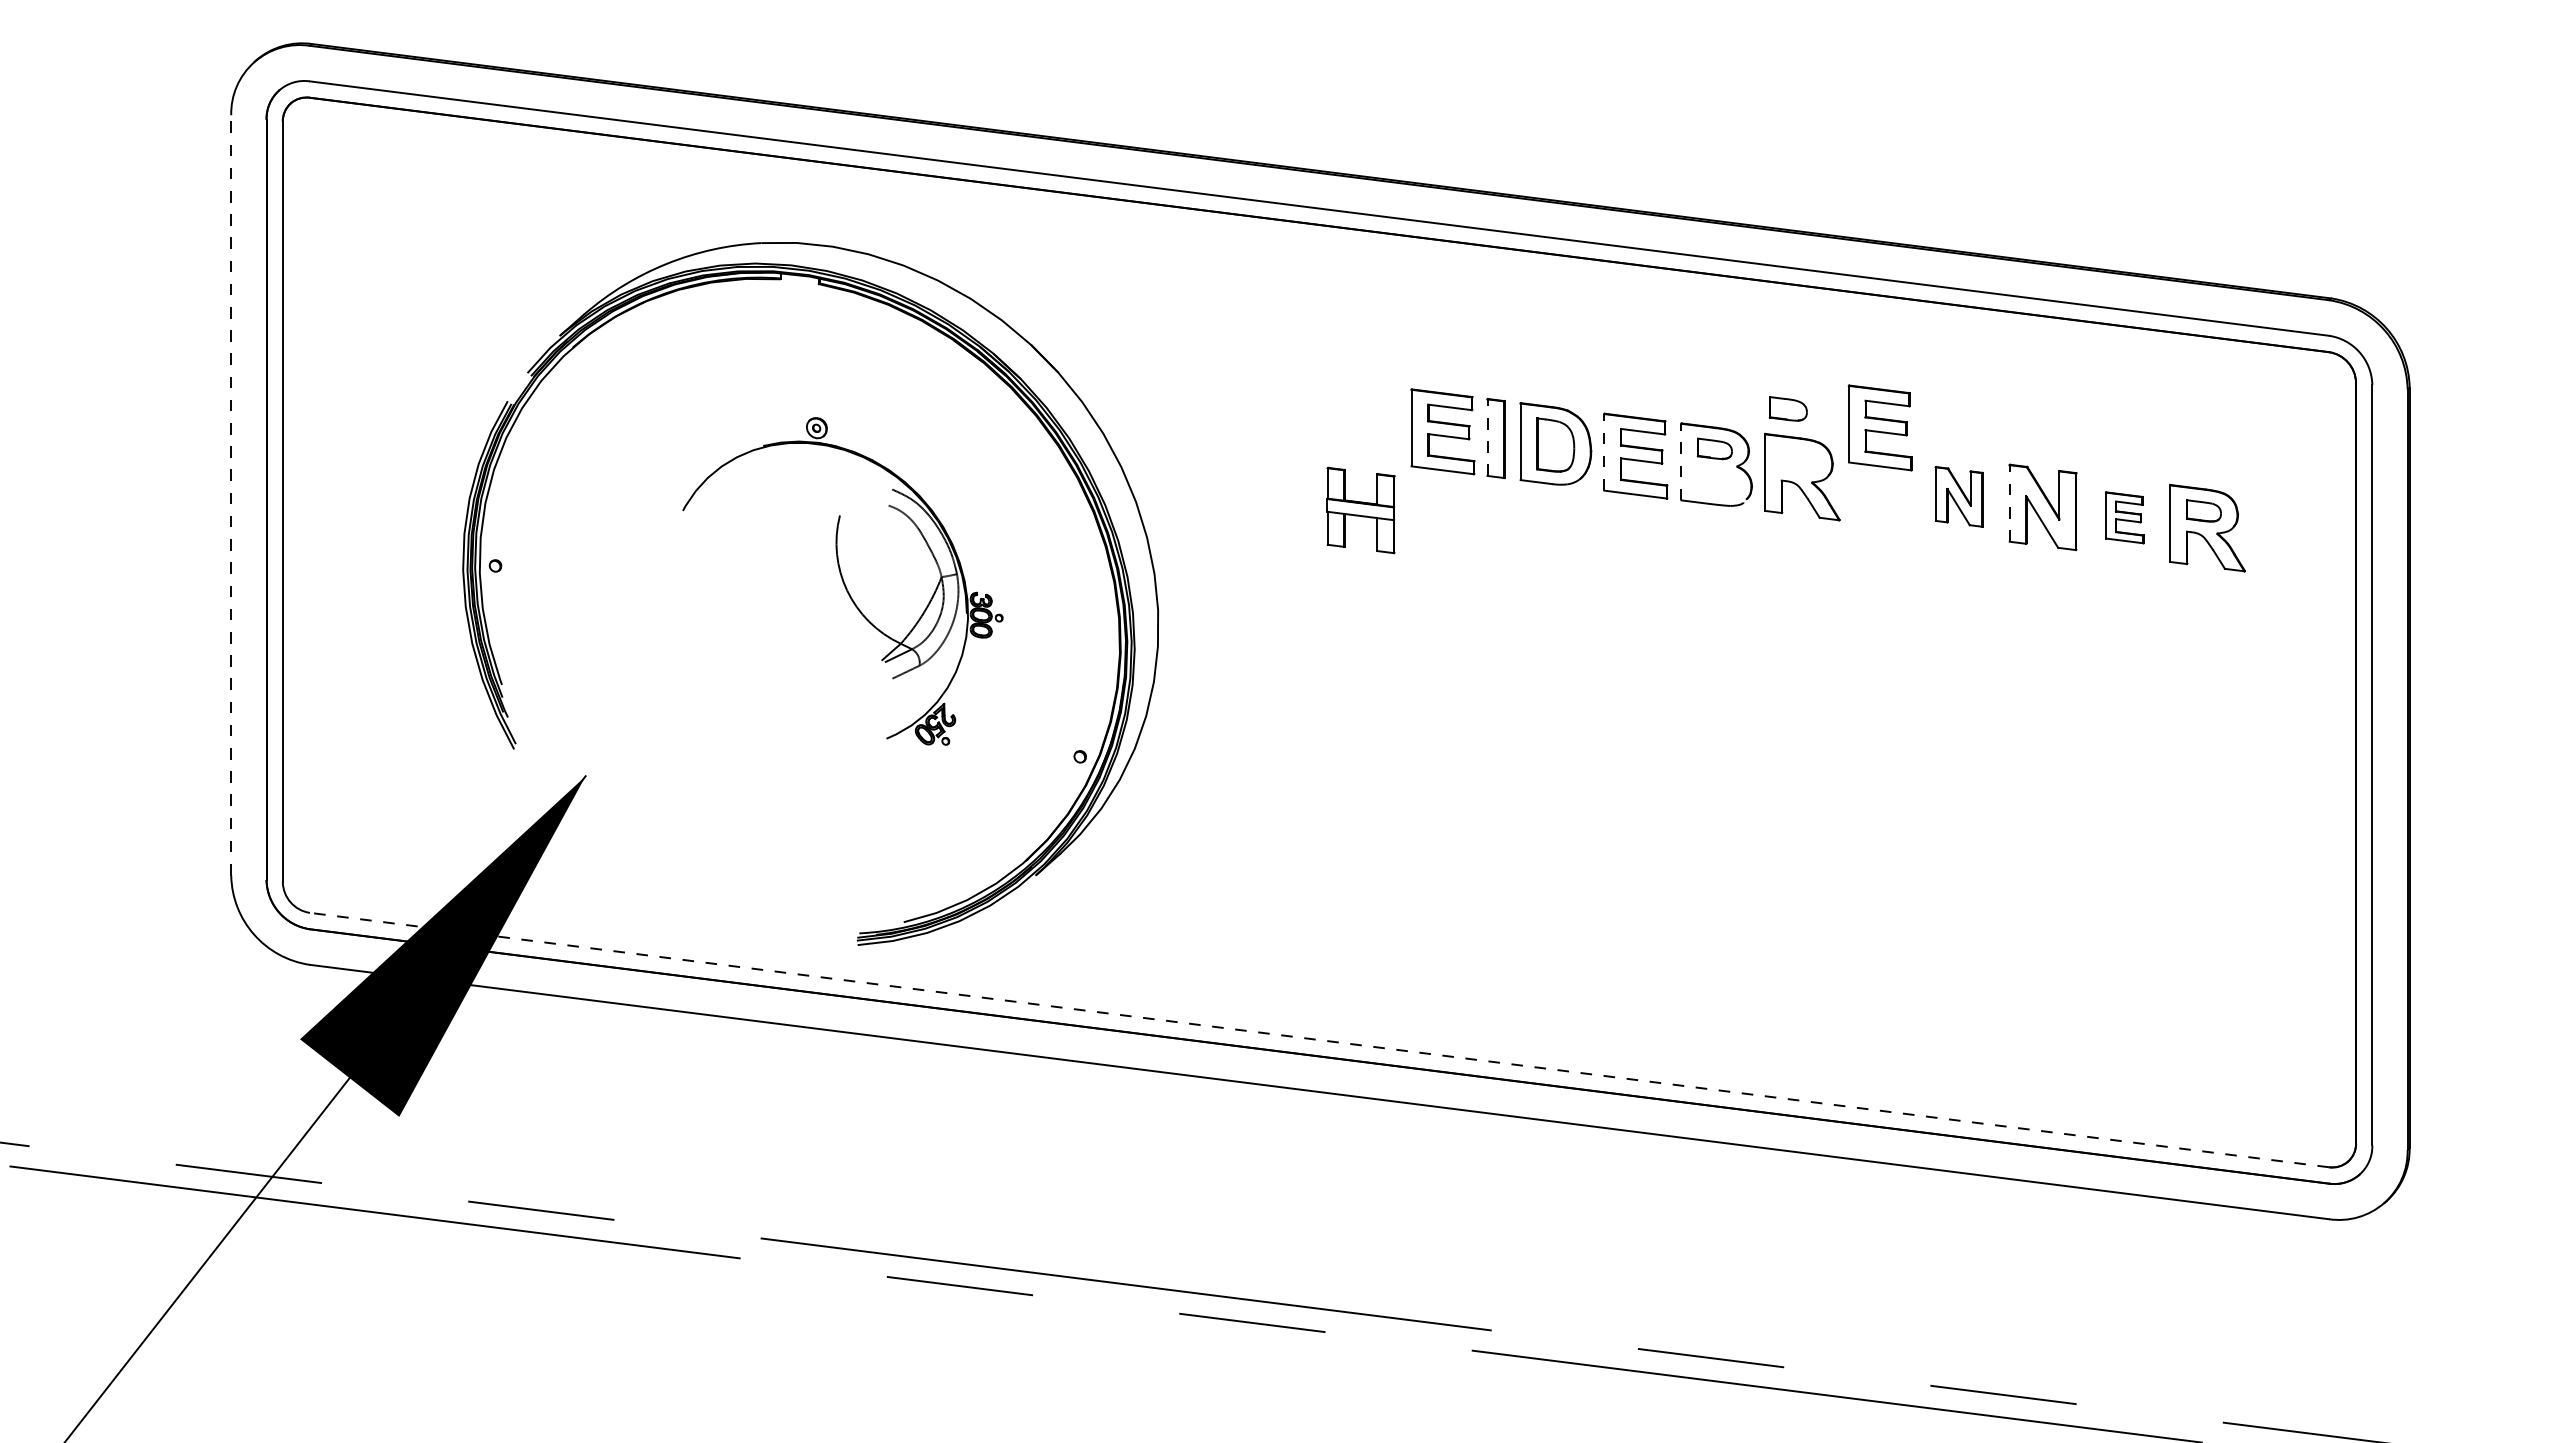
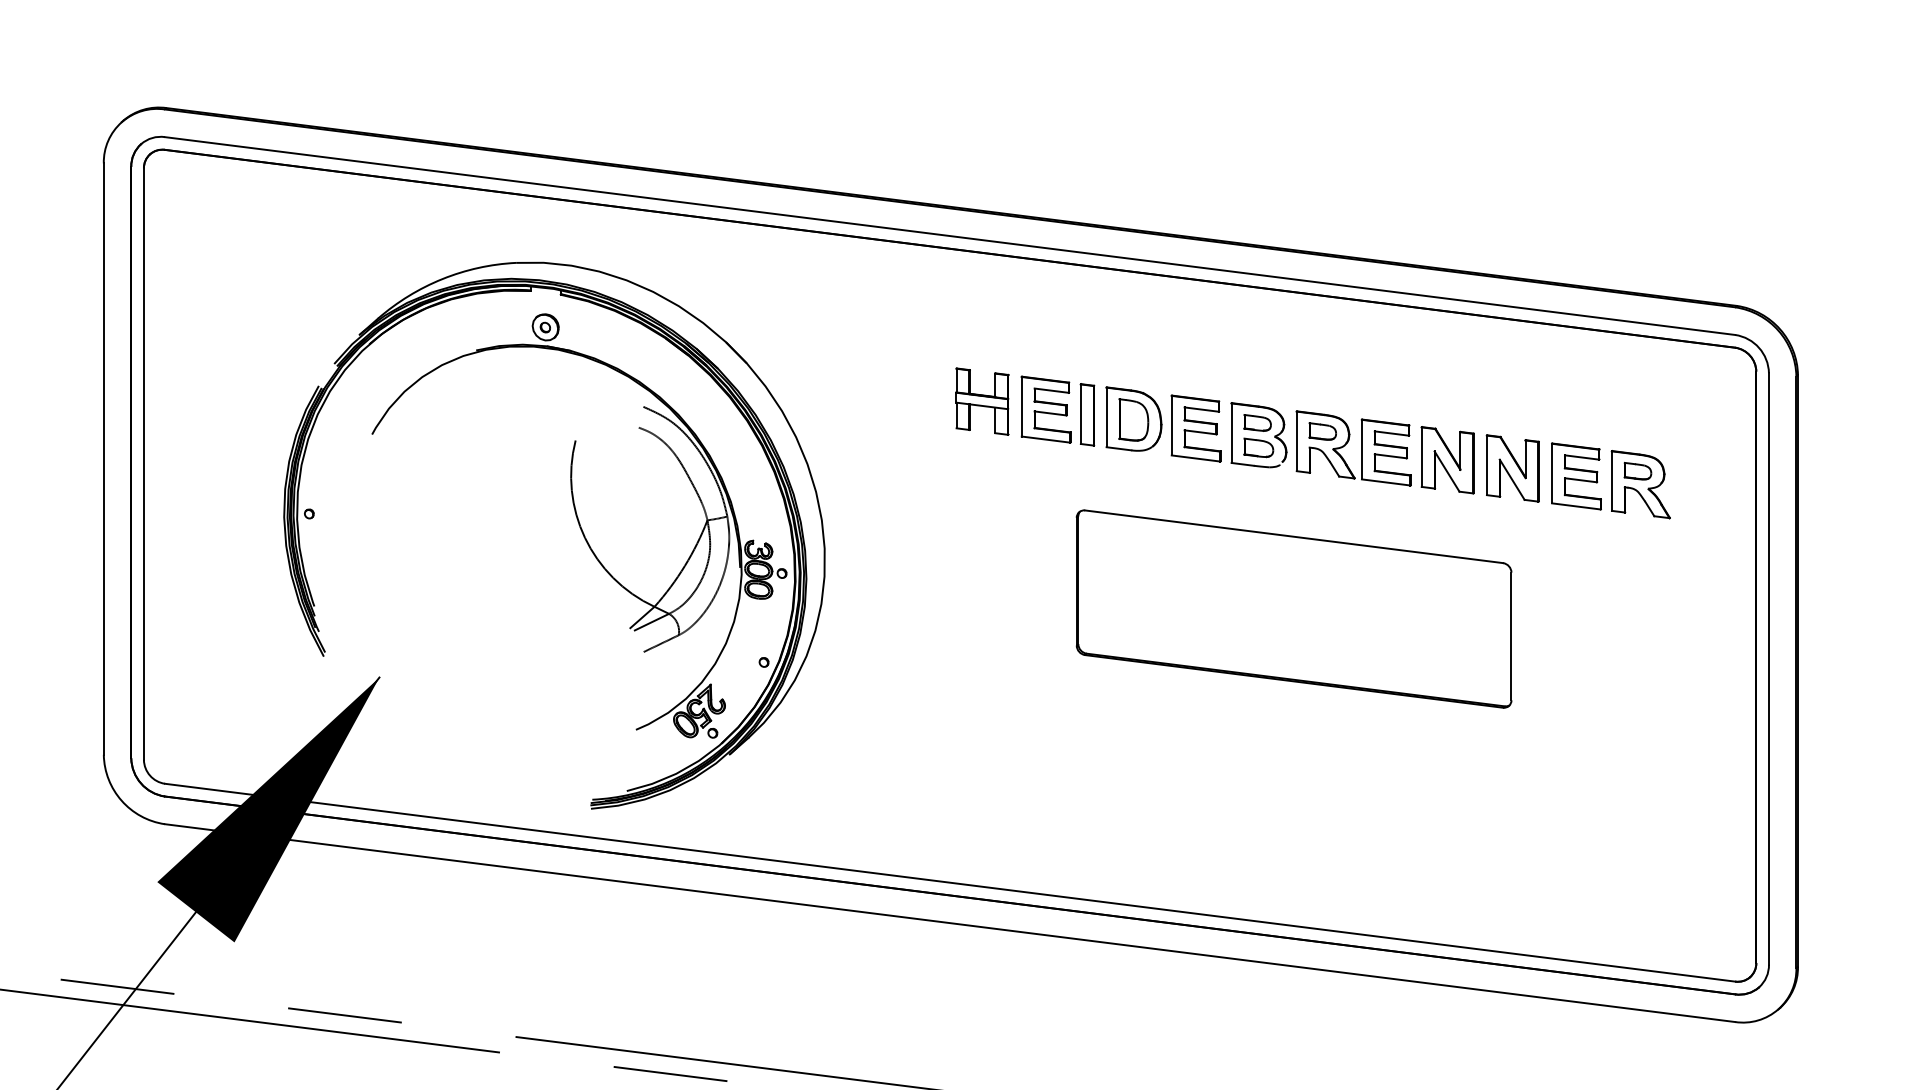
part: (1787, 408) -> (1258, 447), moved
part: (1879, 427) -> (1385, 452), moved
line: (1487, 437) -> (1080, 414), dashed -> solid
line: (1604, 451) -> (1171, 424), dashed -> solid
part: (1798, 459) -> (1322, 431), added
line: (1681, 461) -> (1231, 432), dashed -> solid
line: (231, 494) -> (104, 458), dashed -> solid
part: (1958, 496) -> (1447, 459), size x1.43
line: (2009, 502) -> (1486, 464), dashed -> solid
part: (1360, 510) -> (982, 401), moved
part: (2124, 517) -> (1576, 476), size x1.67
part: (842, 581) -> (579, 526), size x1.67
part: (1761, 688) -> (1293, 609), added
line: (1318, 1040) -> (949, 883), dashed -> solid

